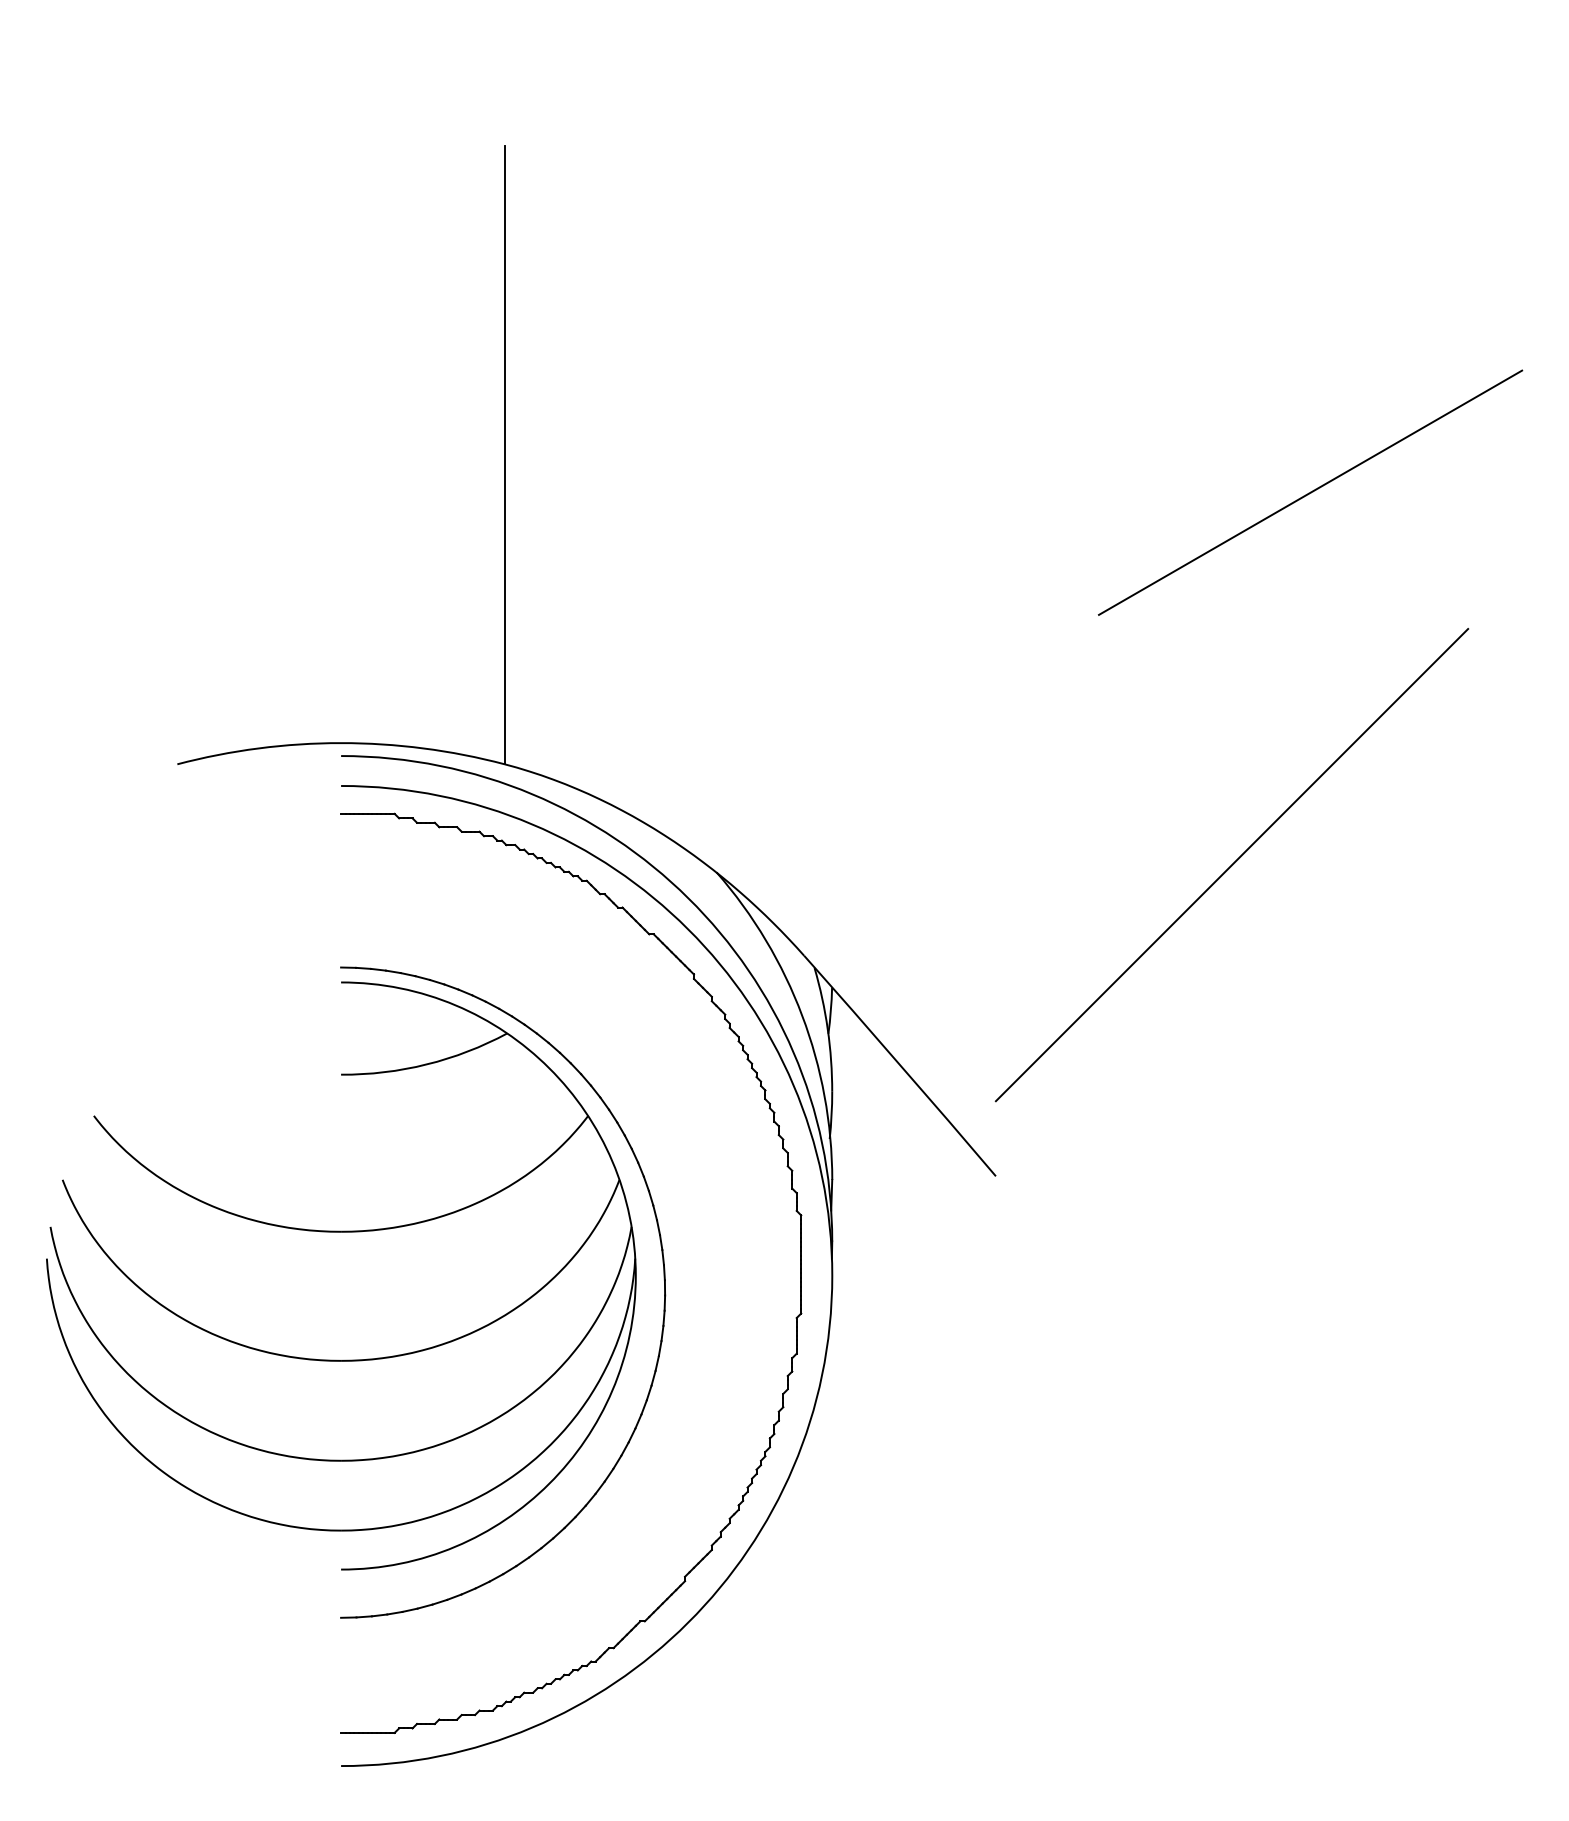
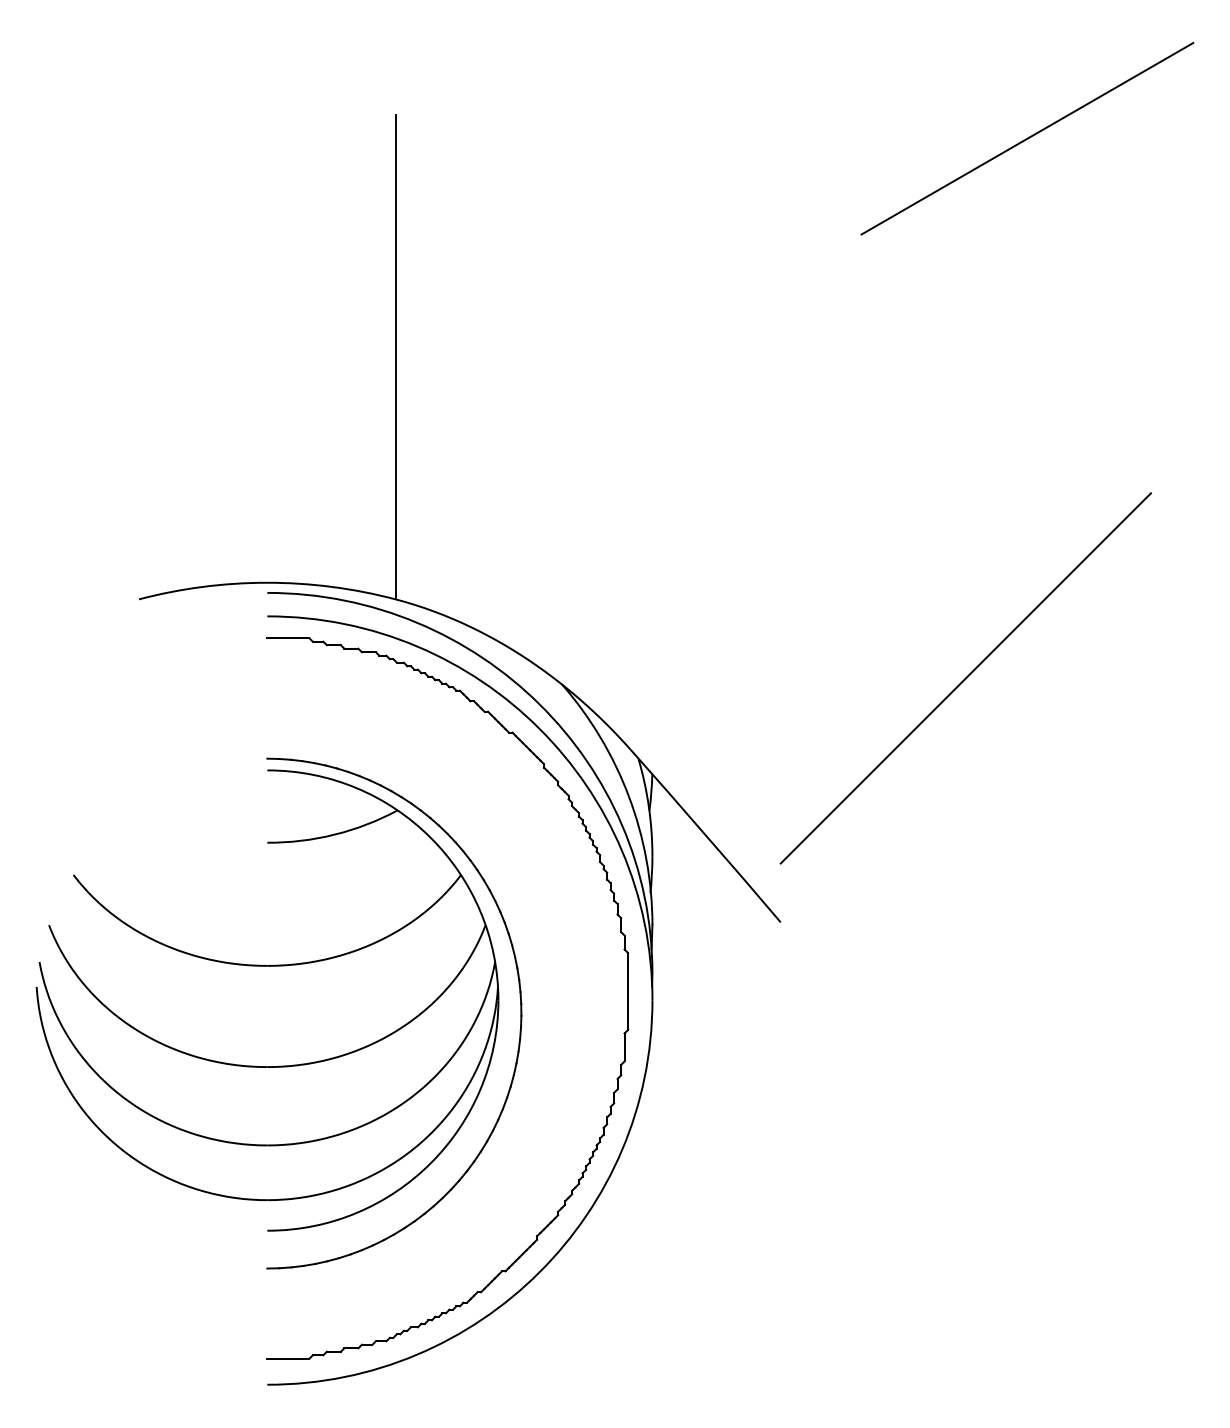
line: (1310, 492) -> (1027, 138), moved

